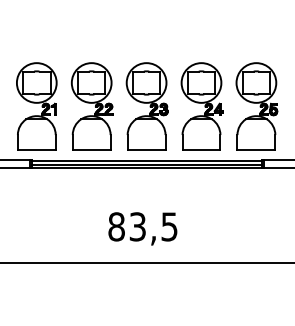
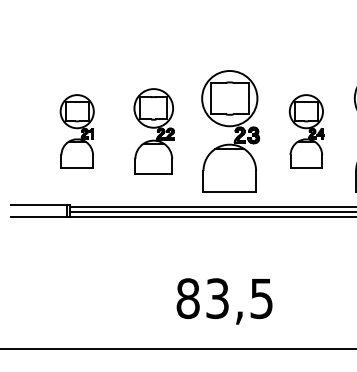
part: (36, 106) -> (76, 131), size x0.6
part: (92, 106) -> (154, 131), size x0.7
part: (201, 106) -> (306, 131), size x0.6

